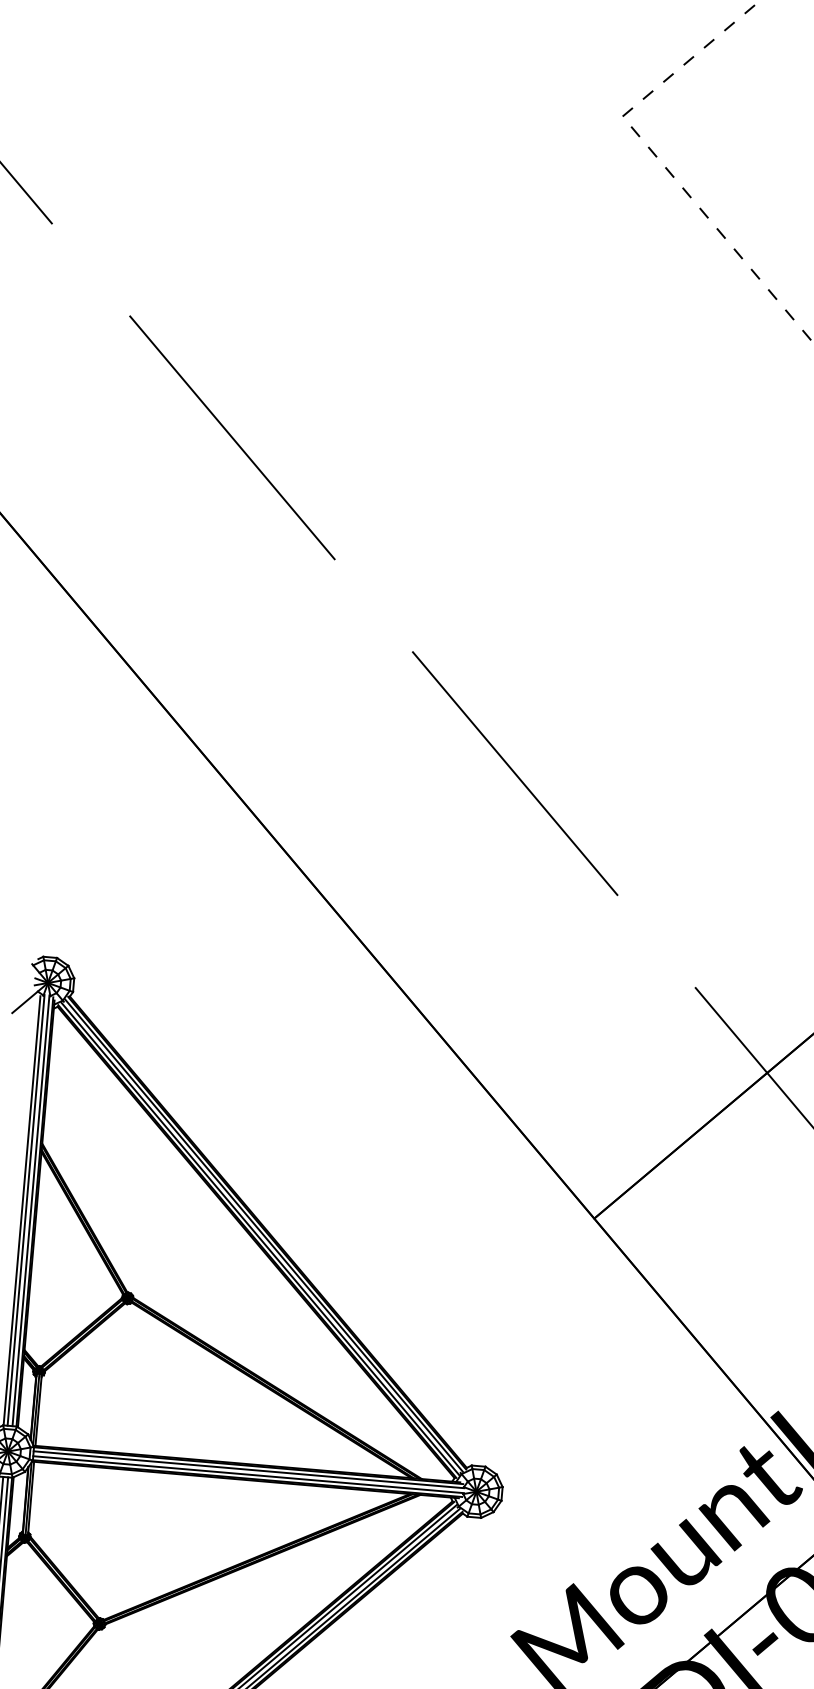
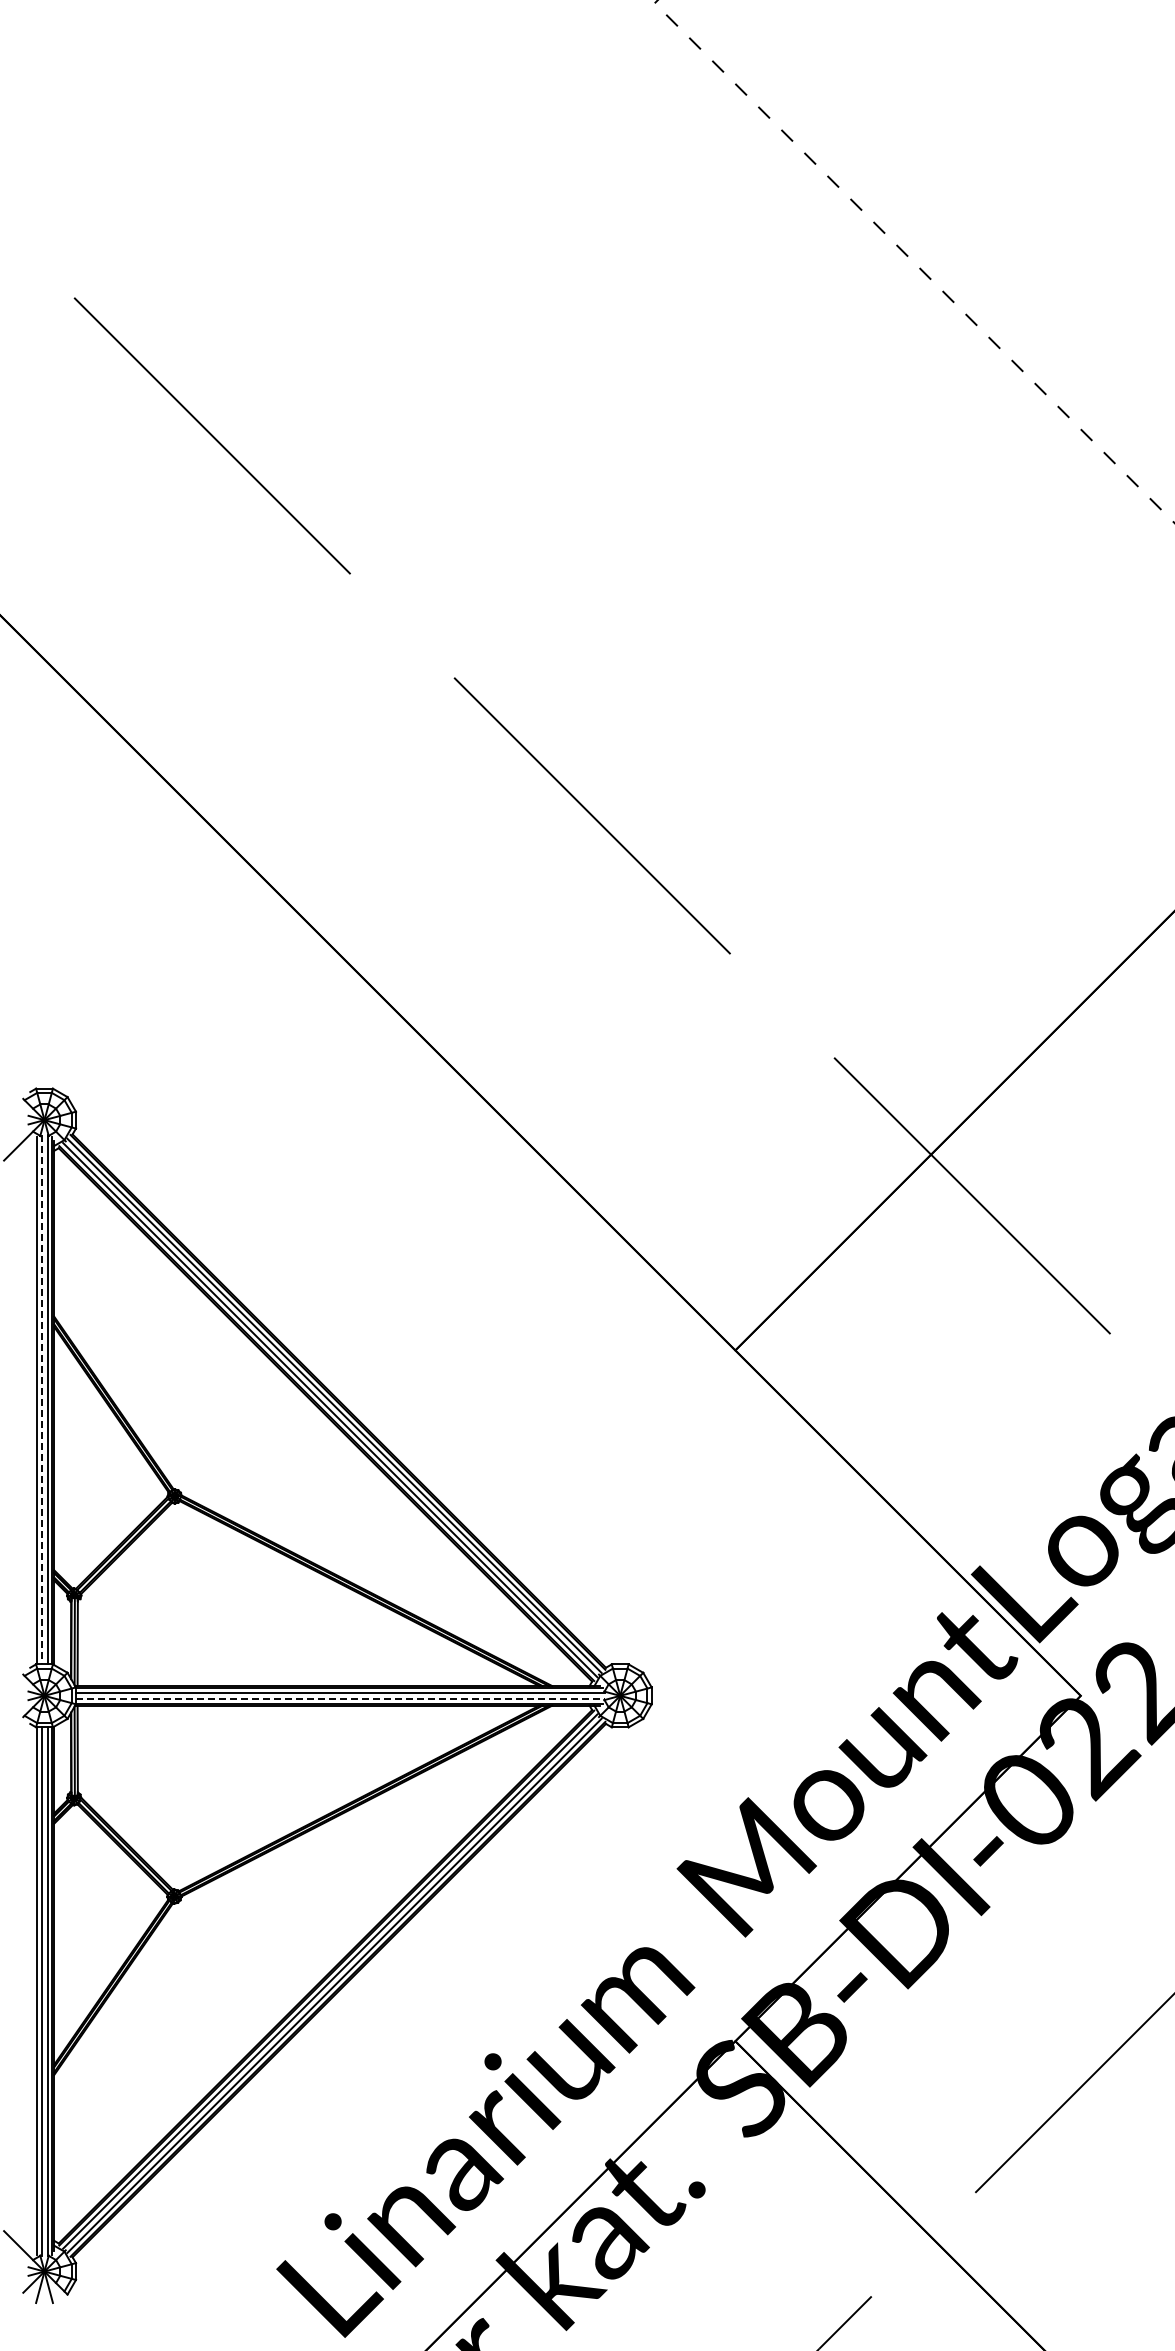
line: (26, 1210) -> (41, 1399), solid -> dashed
line: (248, 1474) -> (340, 1698), solid -> dashed

